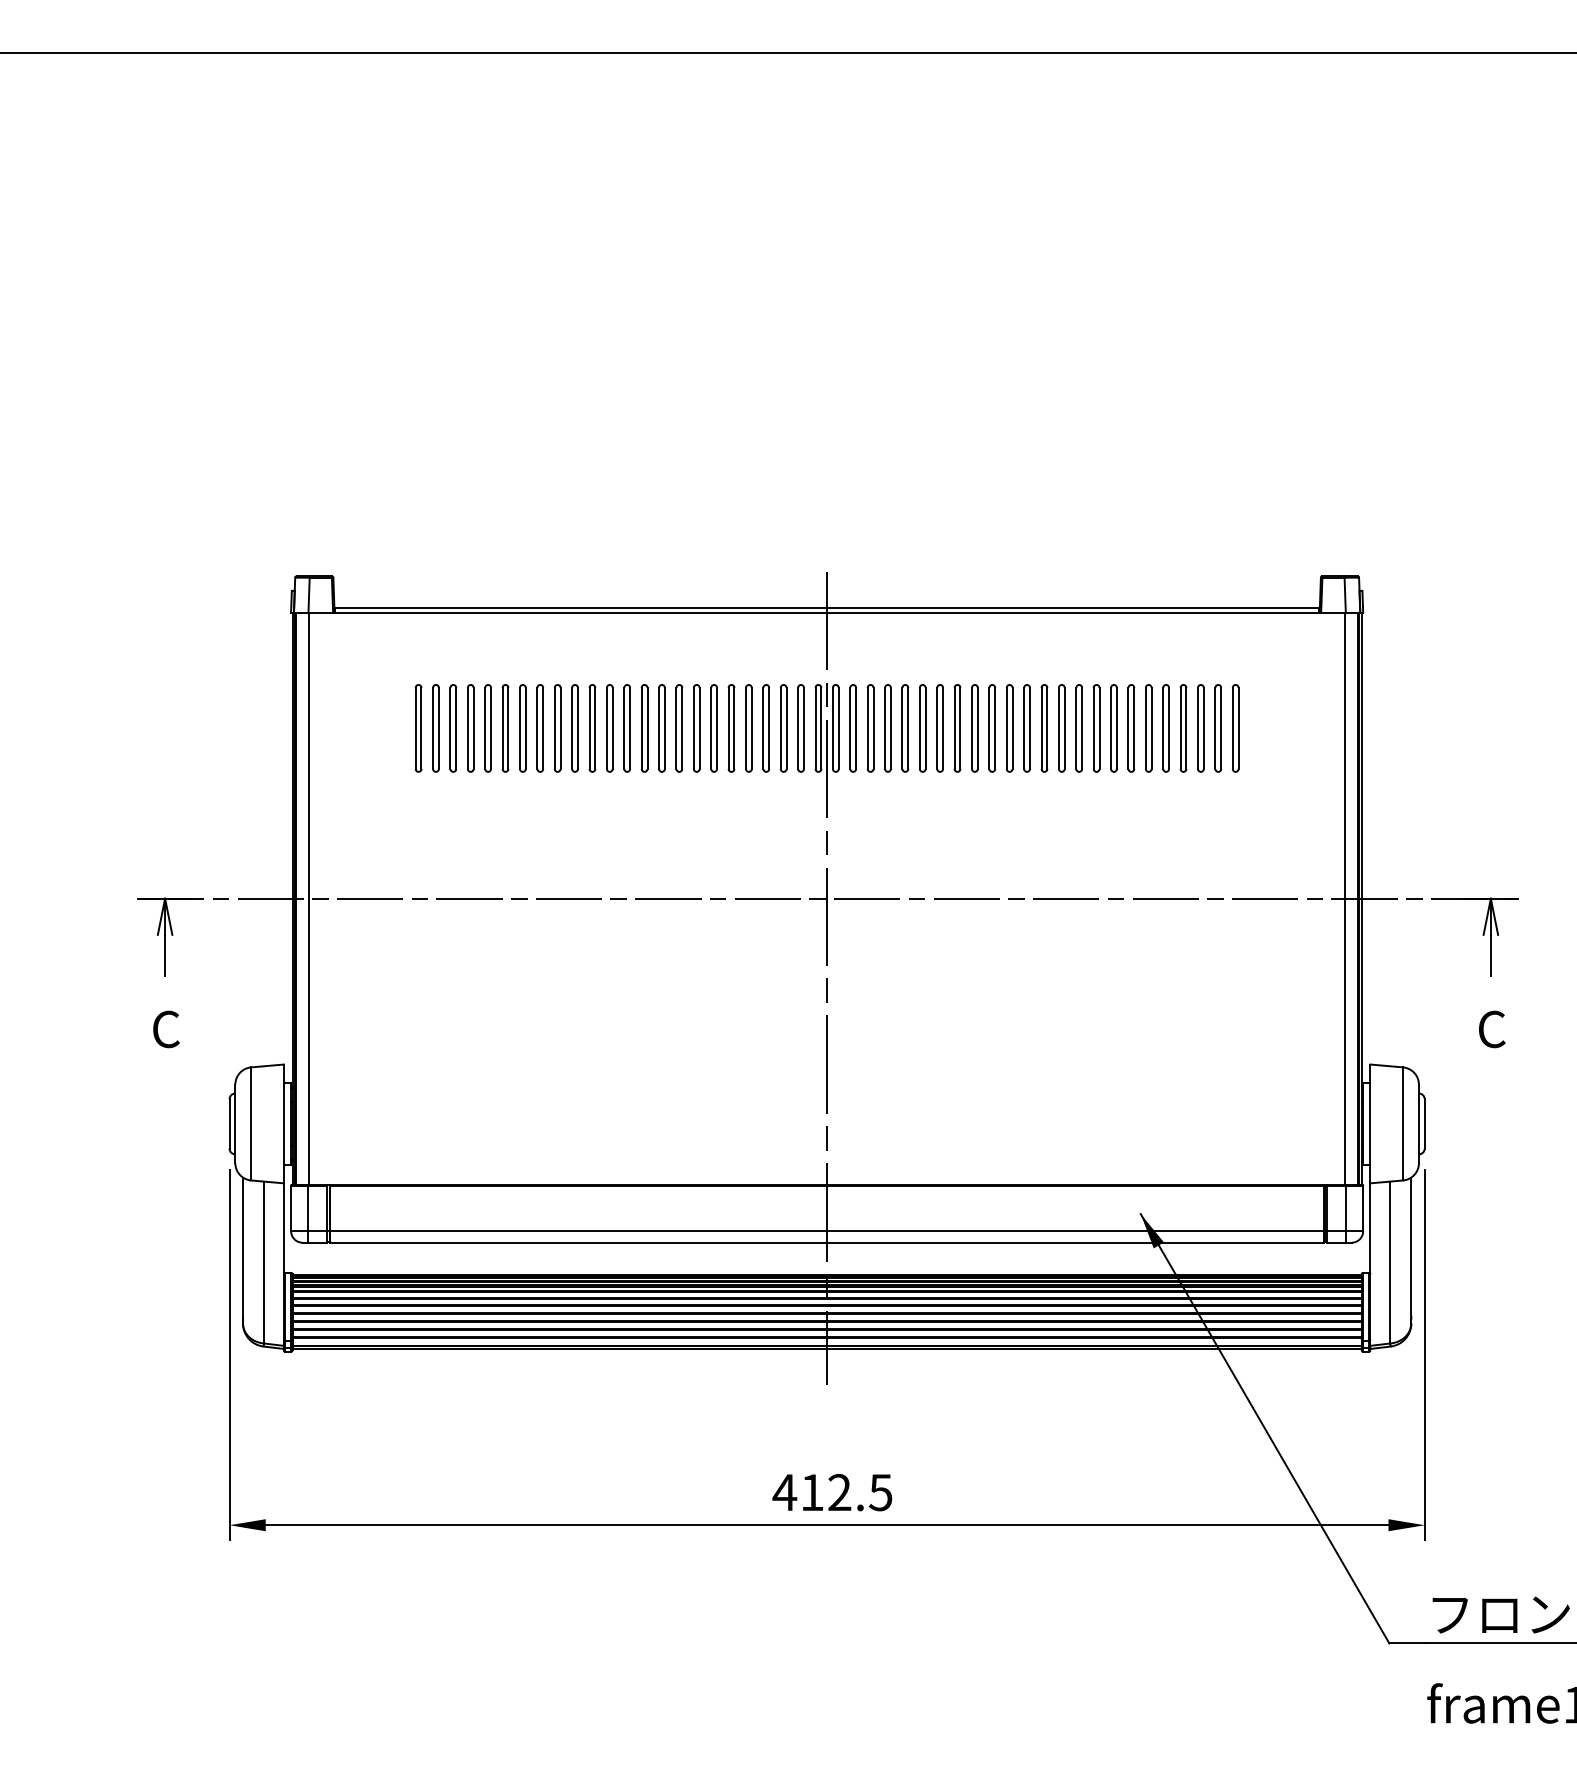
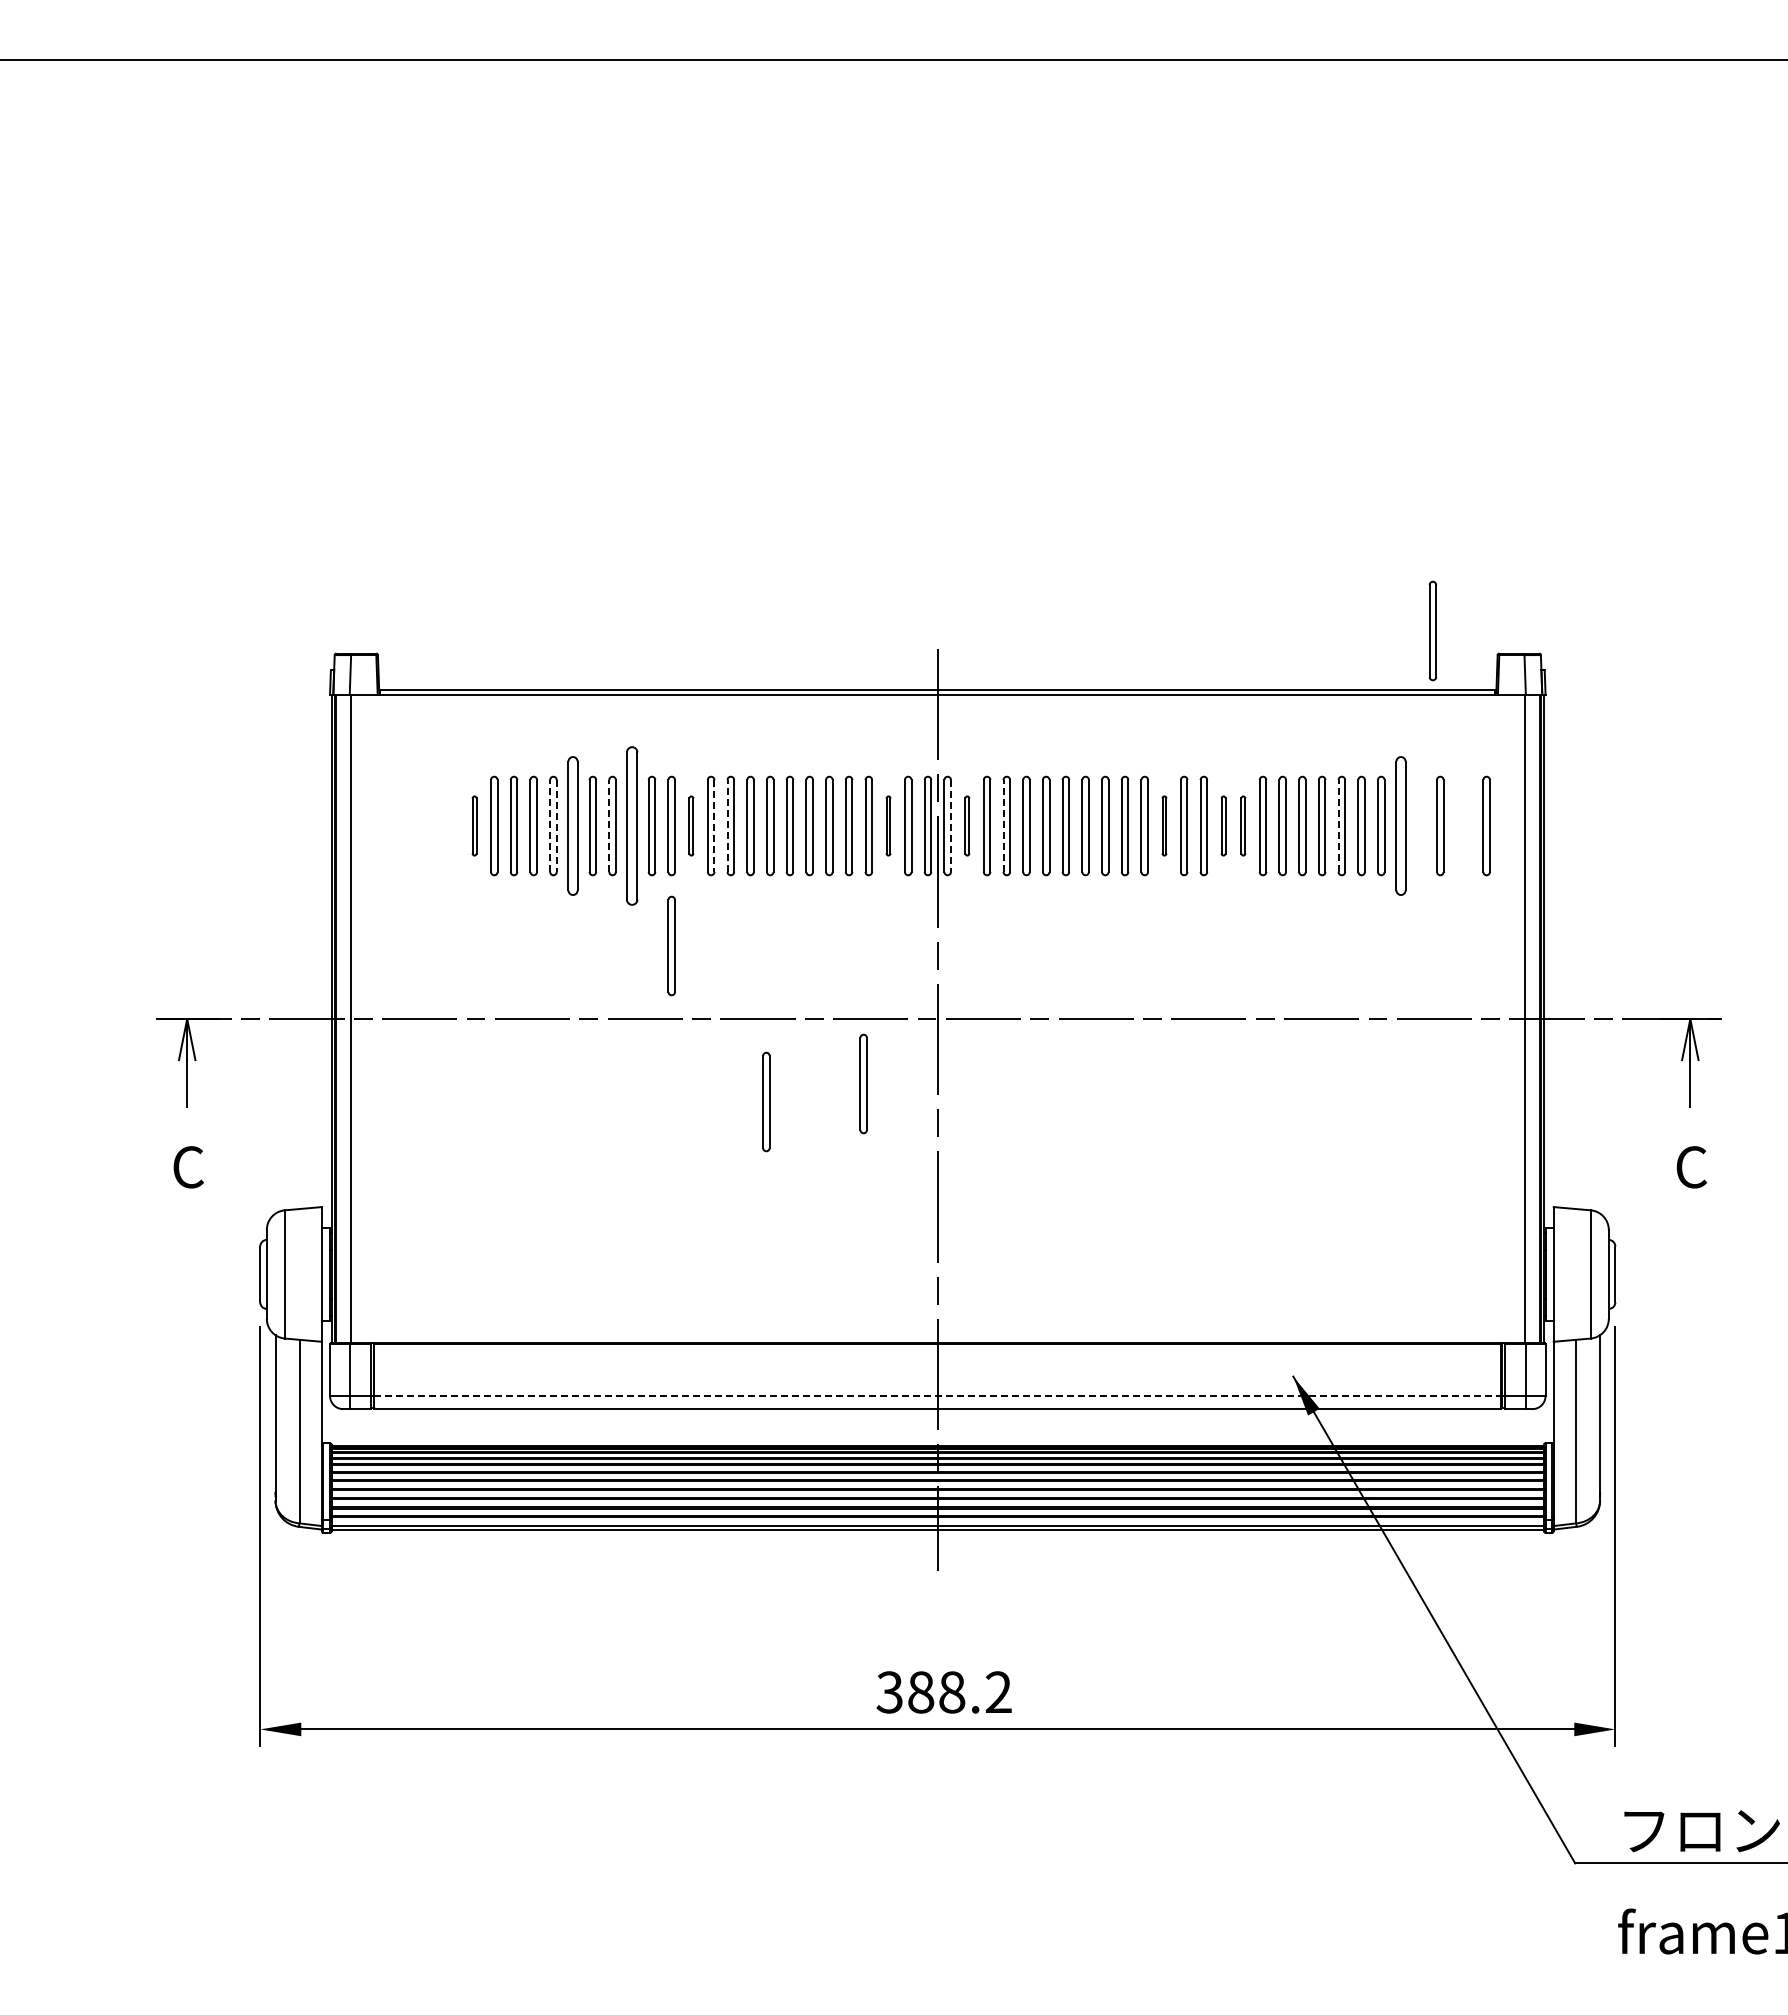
part: (1263, 555) -> (1432, 630), added
part: (418, 727) -> (474, 825), size x0.6
part: (505, 727) -> (573, 825), size x1.4
part: (557, 727) -> (632, 825), size x1.6
part: (609, 727) -> (691, 825), size x0.6
part: (783, 727) -> (888, 825), size x0.6
part: (853, 727) -> (967, 825), size x0.6
part: (1027, 727) -> (1164, 825), size x0.6
part: (1079, 727) -> (1223, 825), size x0.6
part: (1096, 727) -> (1243, 825), size x0.6
part: (1235, 727) -> (1400, 825), size x1.4
part: (1270, 727) -> (1440, 825), added
part: (1311, 727) -> (1486, 825), added
line: (485, 728) -> (550, 826), solid -> dashed
line: (490, 728) -> (556, 826), solid -> dashed
line: (537, 728) -> (609, 826), solid -> dashed
line: (630, 728) -> (714, 826), solid -> dashed
line: (641, 728) -> (727, 826), solid -> dashed
line: (838, 728) -> (950, 826), solid -> dashed
line: (885, 728) -> (1003, 826), solid -> dashed
line: (1180, 728) -> (1338, 826), solid -> dashed
part: (592, 833) -> (671, 945), added
part: (761, 955) -> (863, 1083), added
part: (676, 971) -> (766, 1101), added
line: (827, 1230) -> (938, 1395), solid -> dashed
text: (832, 1492) -> (943, 1692), 412.5 -> 388.2

